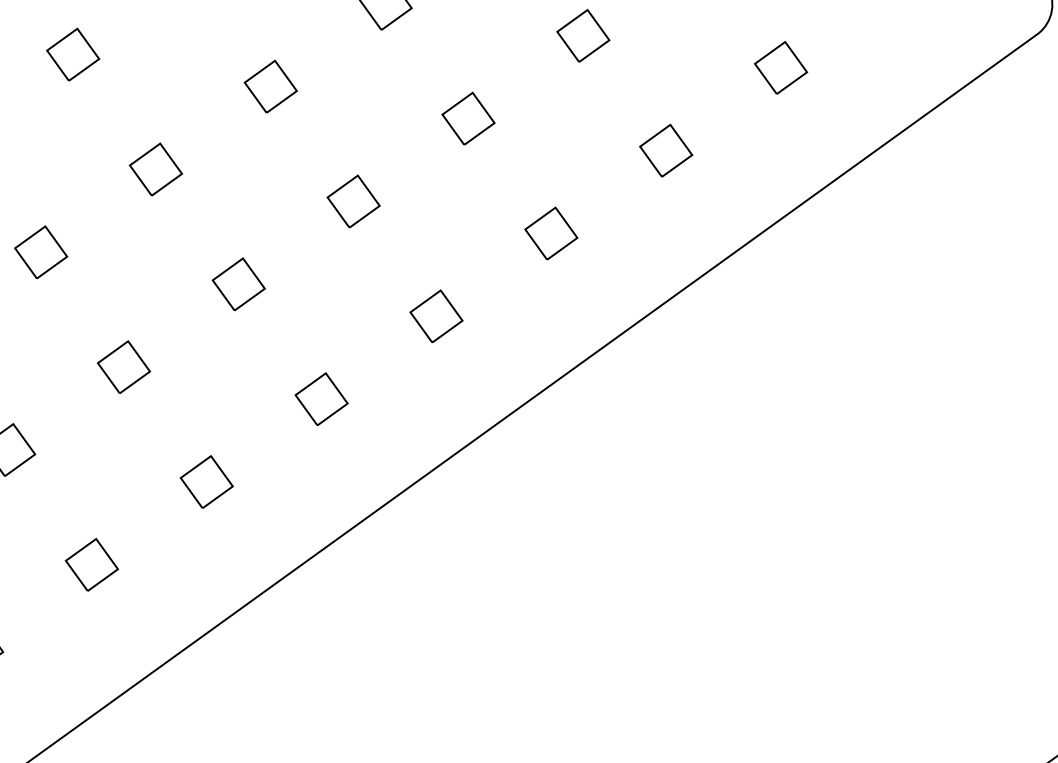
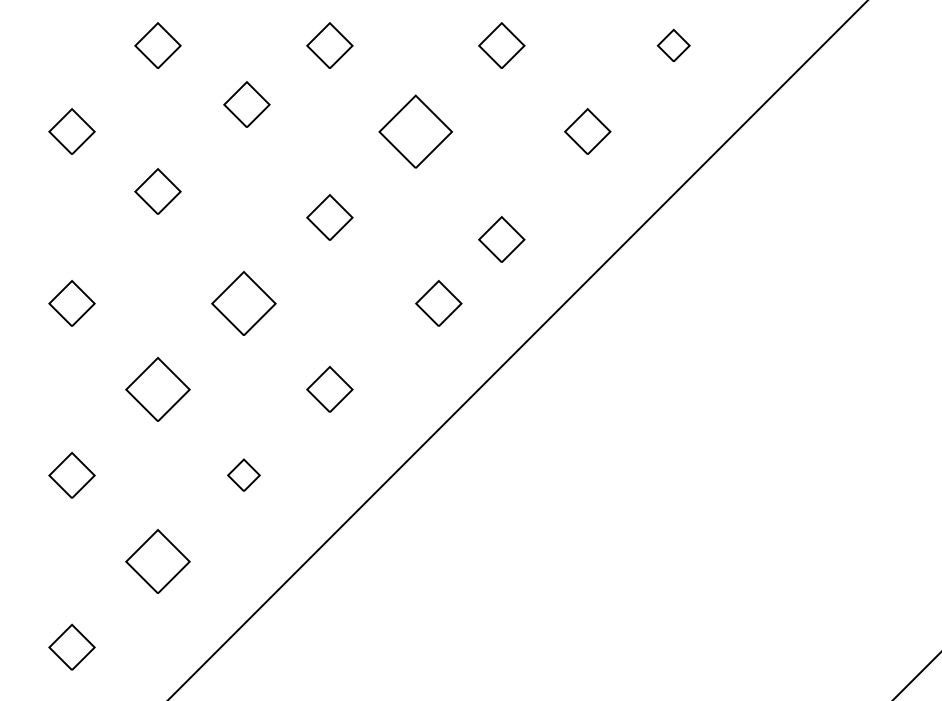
part: (780, 67) -> (673, 45), size x0.7
part: (270, 86) -> (246, 104), moved
part: (468, 118) -> (415, 131), size x1.6
part: (155, 169) -> (157, 191), moved
part: (551, 233) -> (501, 239), moved
part: (238, 284) -> (243, 303), size x1.4
part: (436, 316) -> (438, 303), moved
part: (123, 367) -> (157, 389), size x1.4
part: (206, 480) -> (243, 474), size x0.7
part: (91, 563) -> (157, 560), size x1.4

